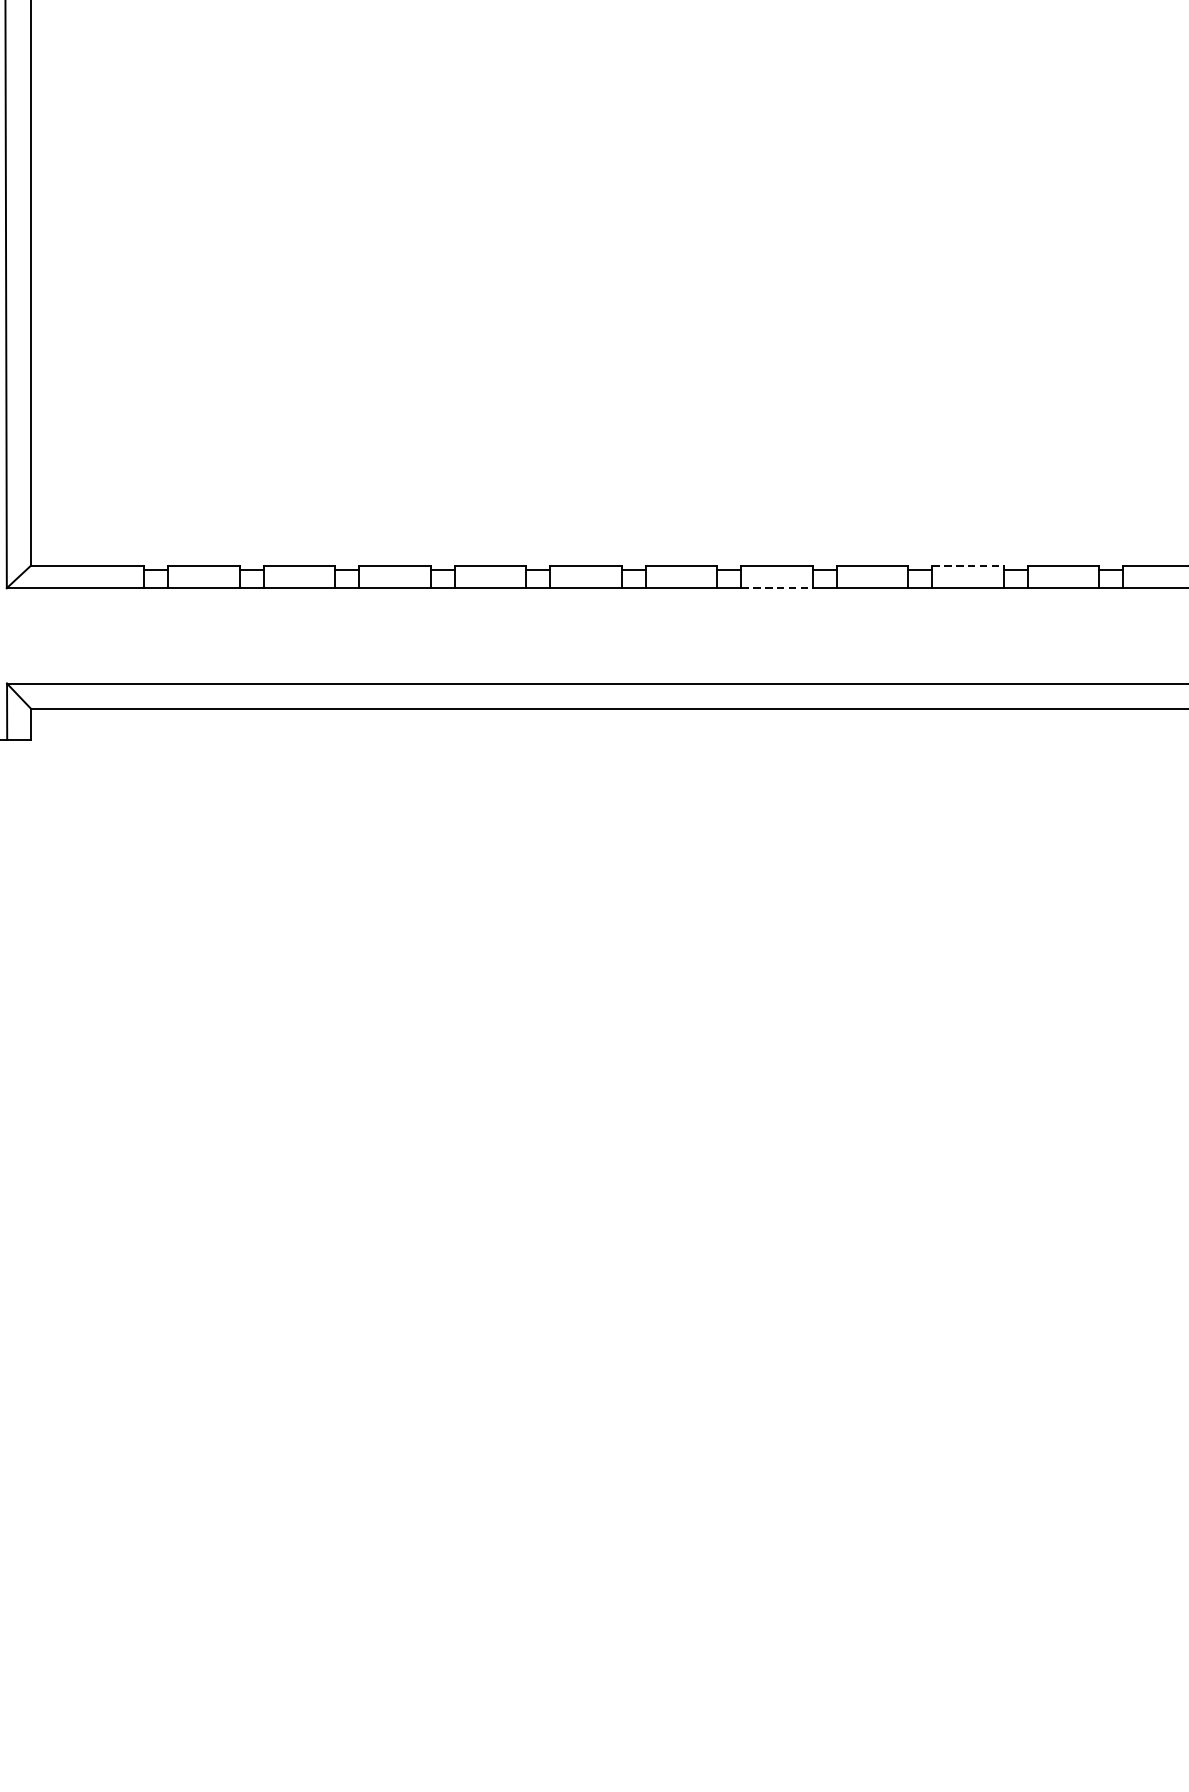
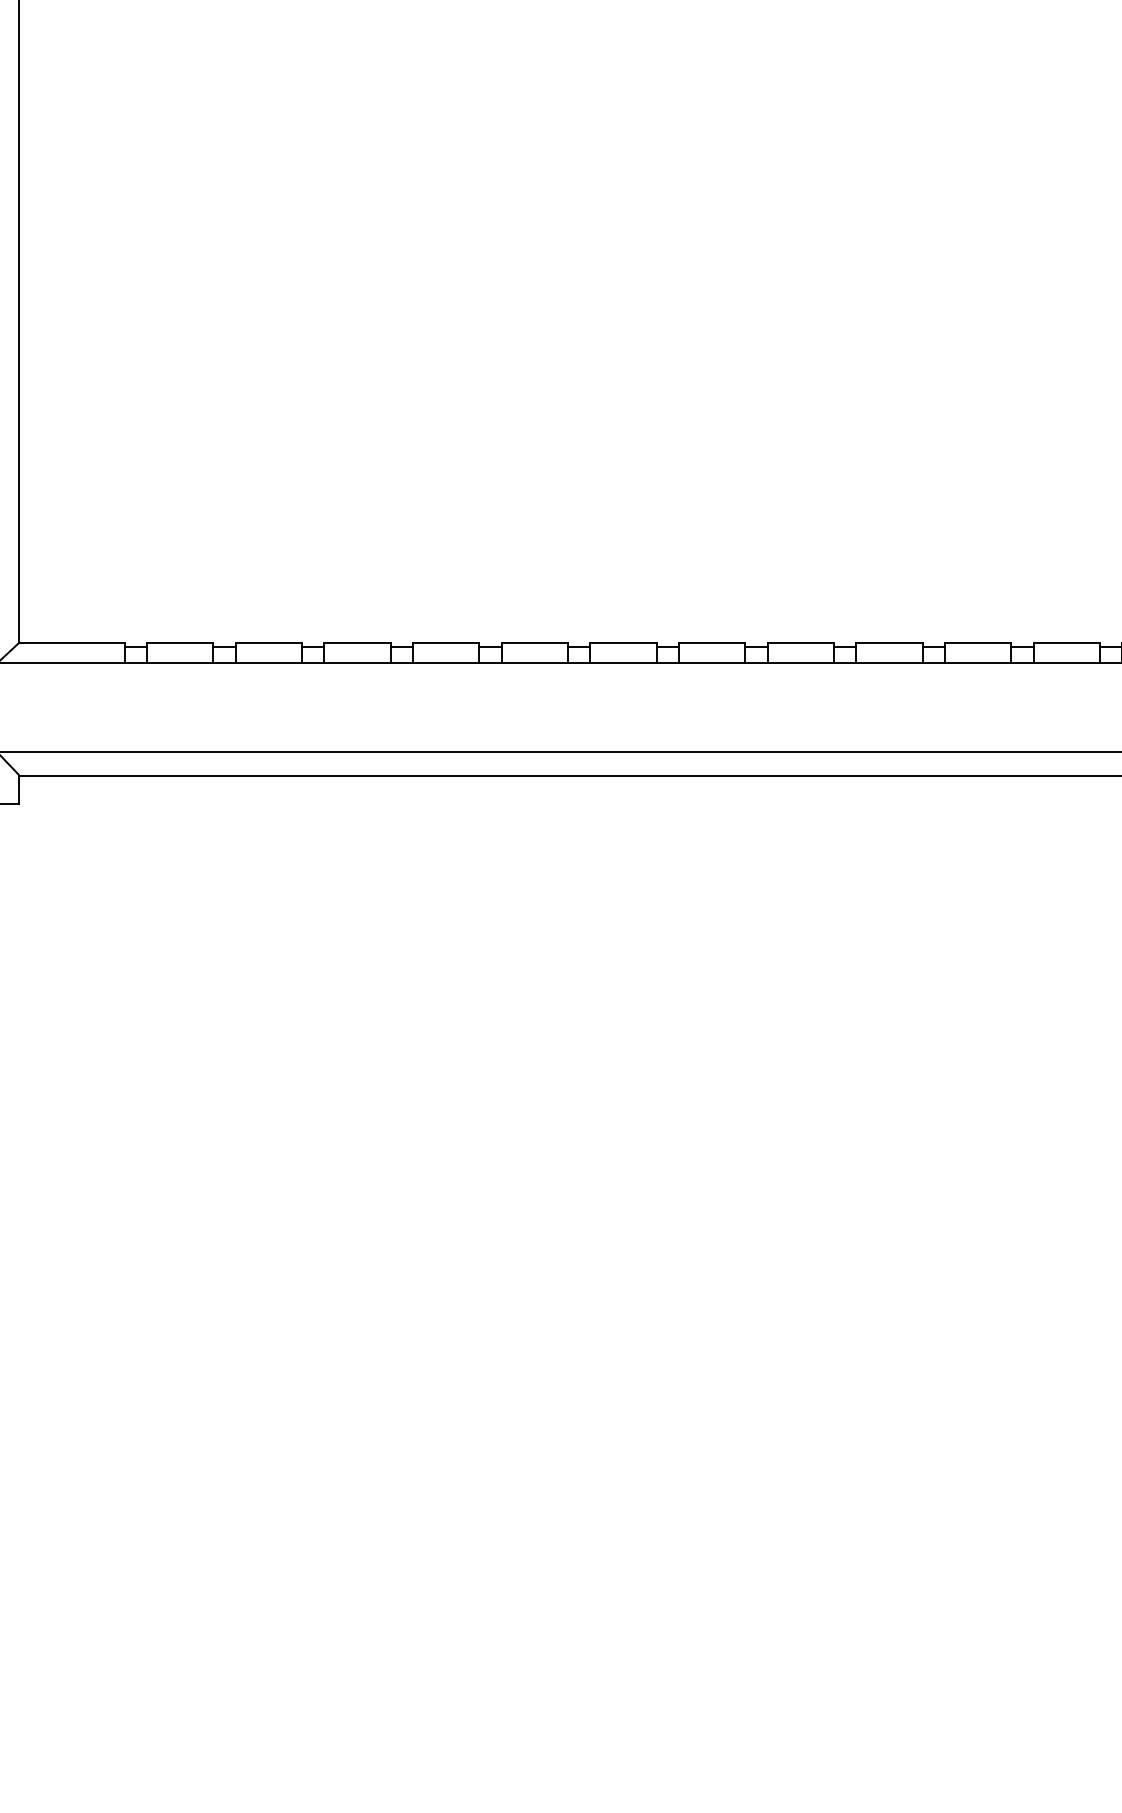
line: (968, 565) -> (889, 642), dashed -> solid
line: (777, 588) -> (712, 663), dashed -> solid

